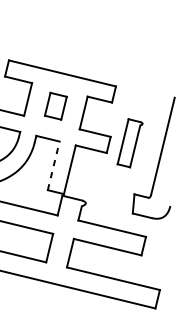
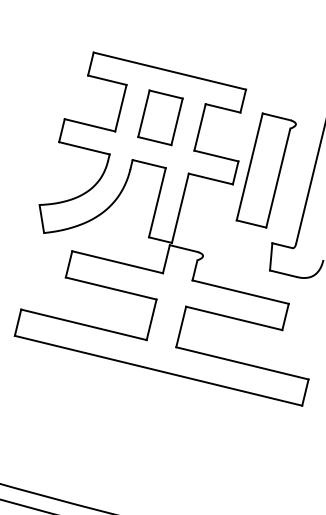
part: (55, 106) -> (160, 117), size x1.43
part: (129, 143) -> (265, 170), size x1.67
line: (53, 165) -> (157, 202), dashed -> solid

